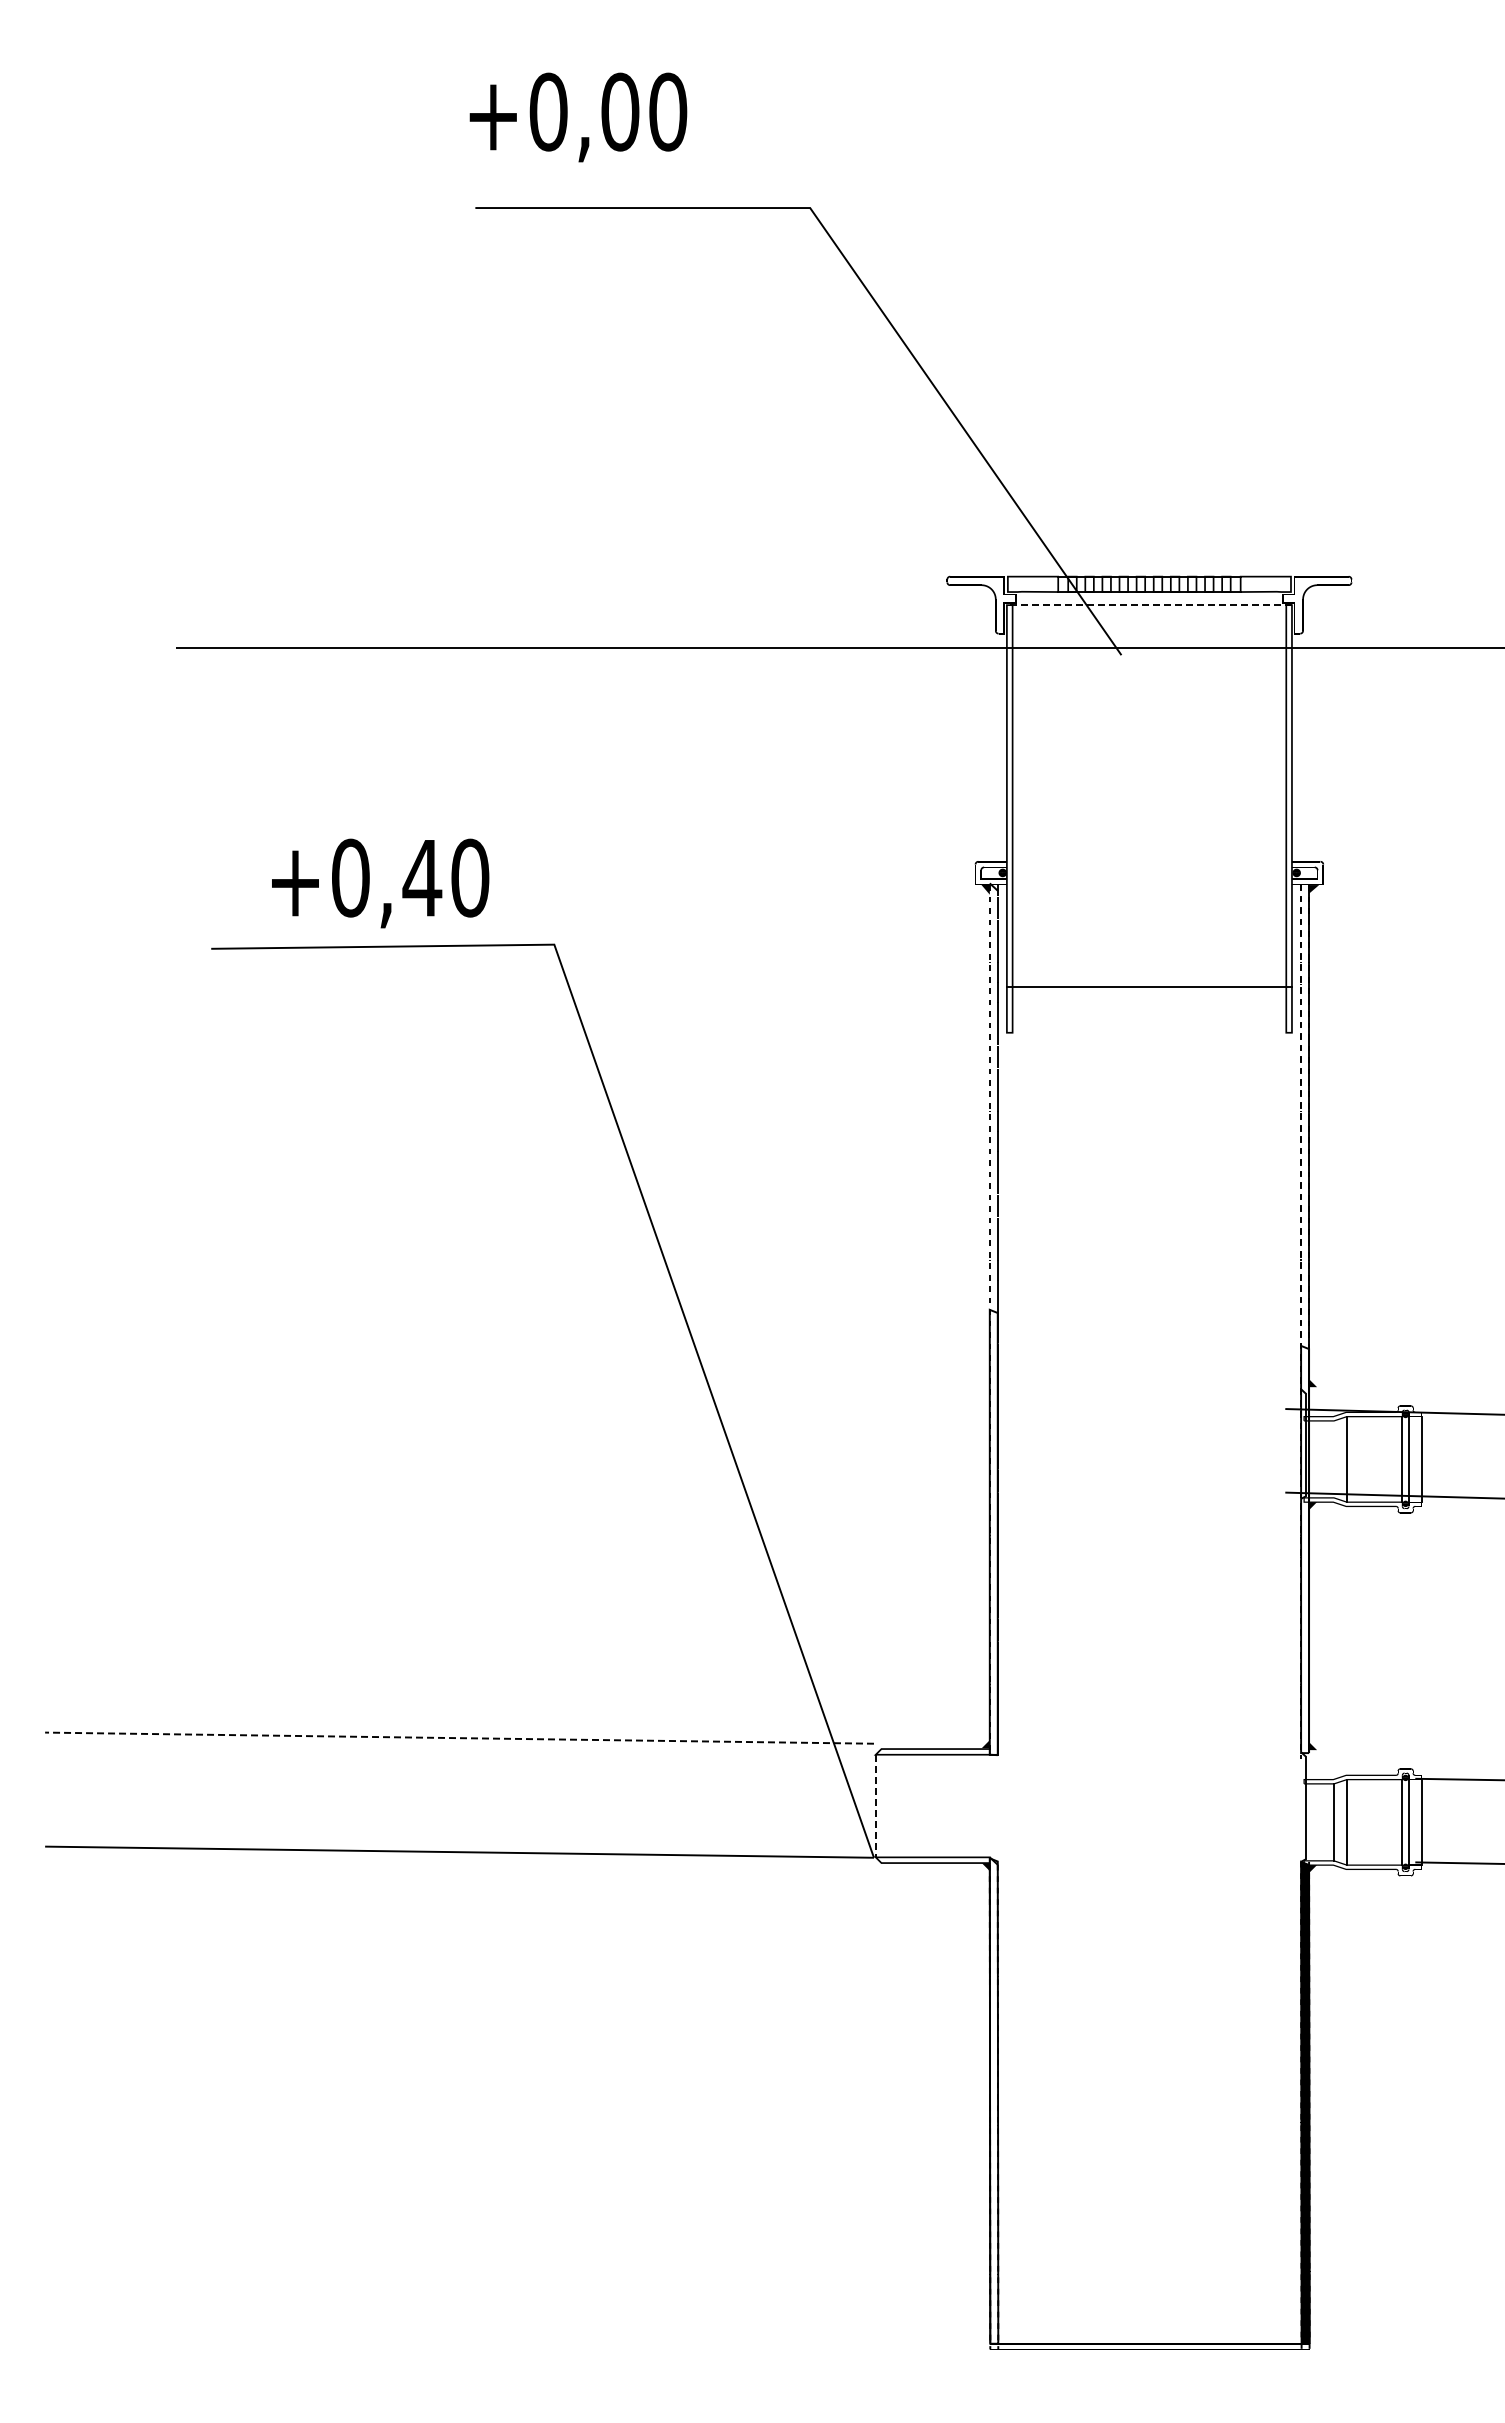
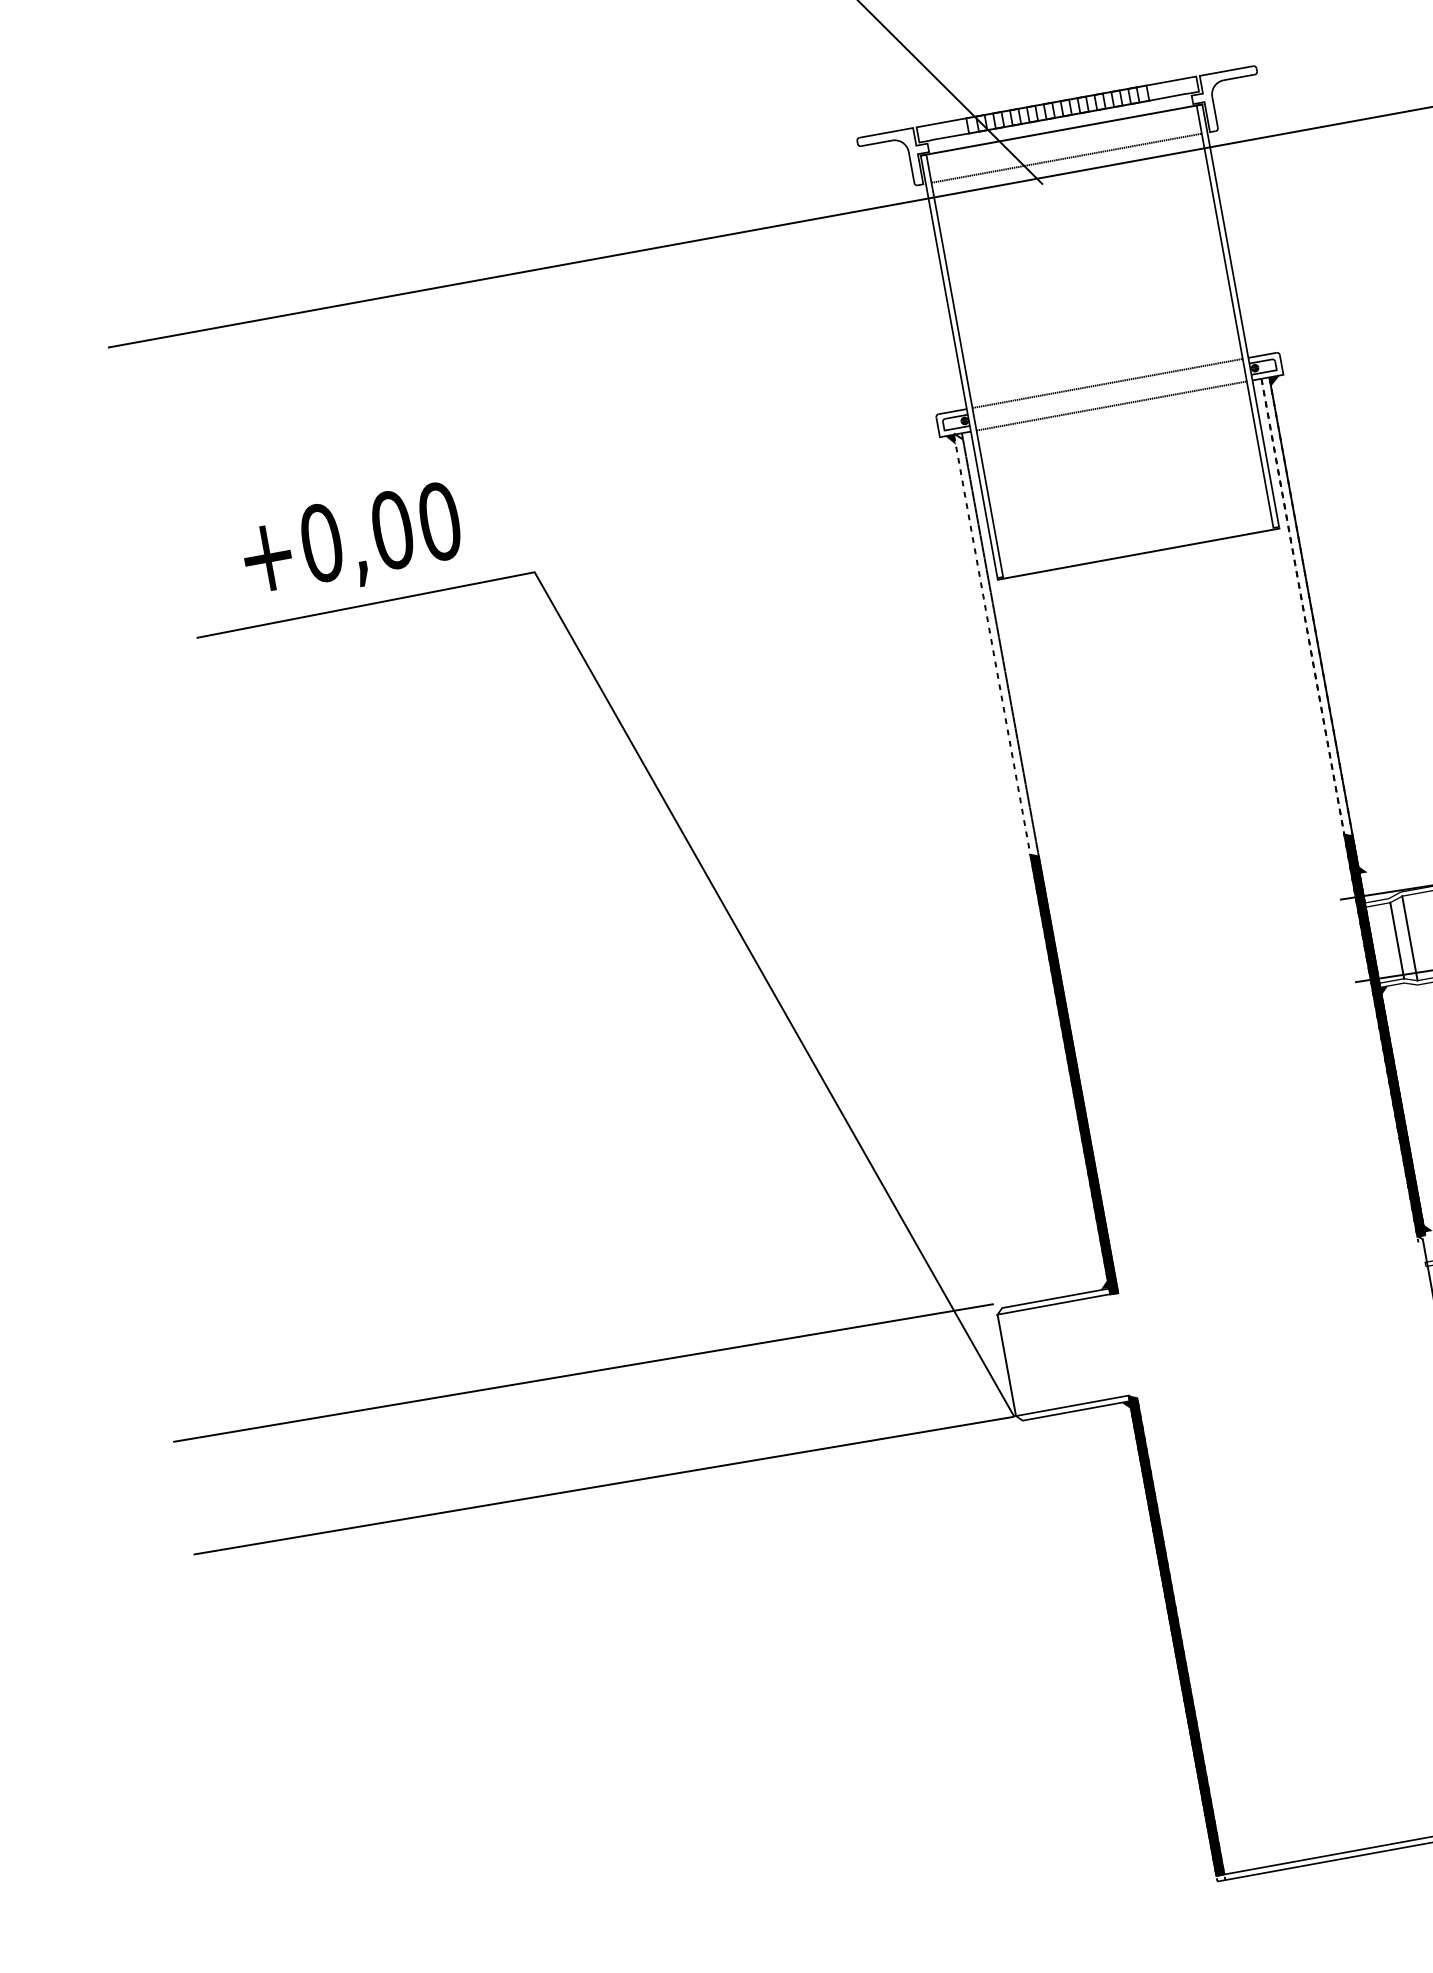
line: (1149, 605) -> (1061, 130), dashed -> solid
line: (1149, 633) -> (1066, 158), added
line: (1149, 861) -> (1107, 383), added
text: (422, 877) -> (392, 529), +0,40 -> +0,00
line: (1149, 884) -> (1111, 406), added
line: (1148, 987) -> (1137, 554), moved
line: (1334, 1458) -> (1397, 939), added
fill: (993, 1531) -> (1073, 1073), added
fill: (1305, 1549) -> (1385, 1034), added
line: (459, 1738) -> (583, 1373), dashed -> solid
line: (875, 1806) -> (1006, 1365), dashed -> solid
fill: (993, 2100) -> (1175, 1635), added

